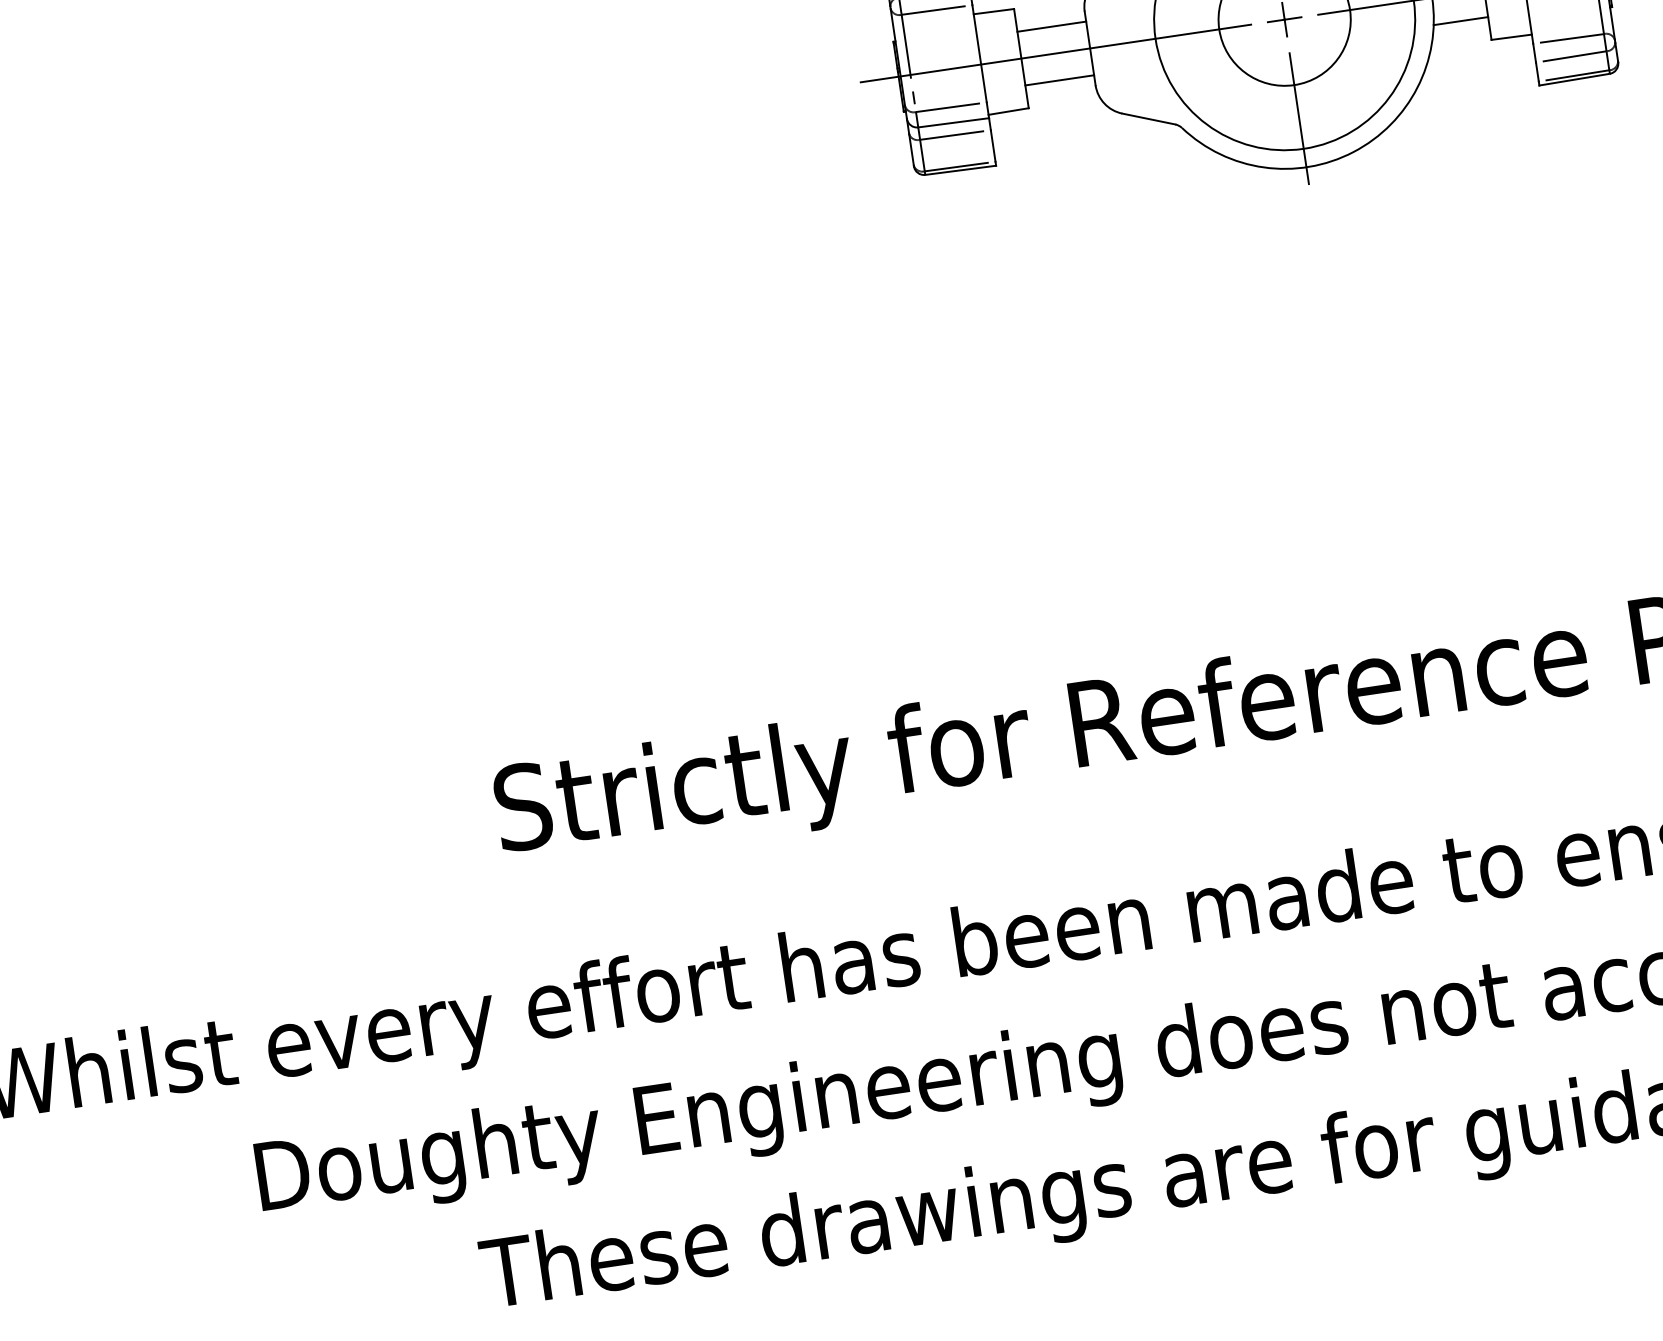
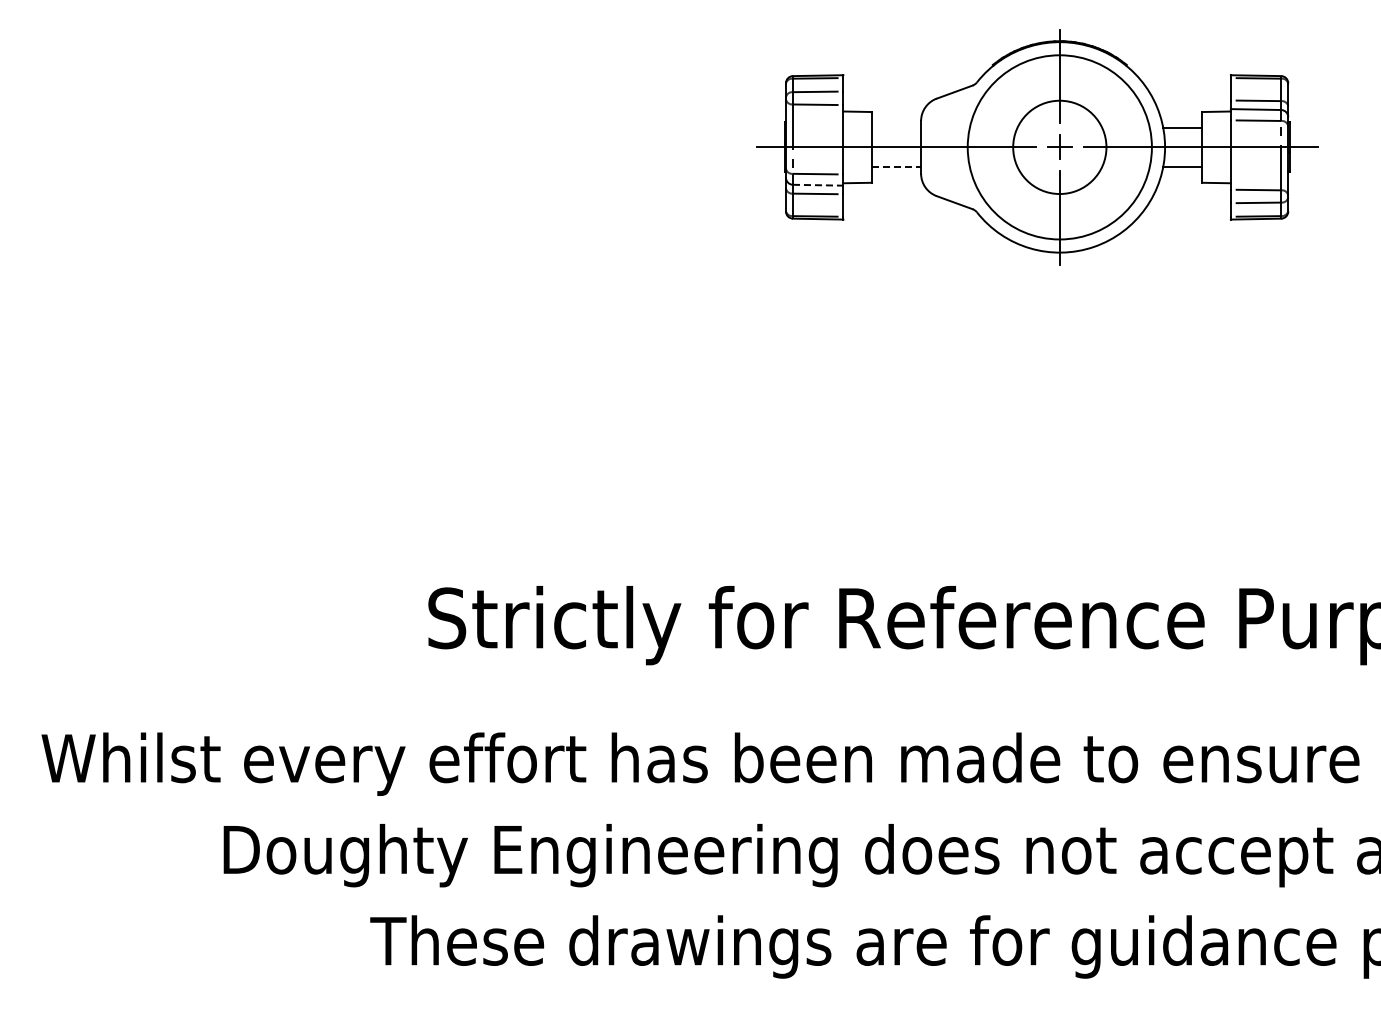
line: (1051, 27) -> (896, 128), removed
line: (1059, 80) -> (896, 166), solid -> dashed
line: (954, 123) -> (818, 185), solid -> dashed

